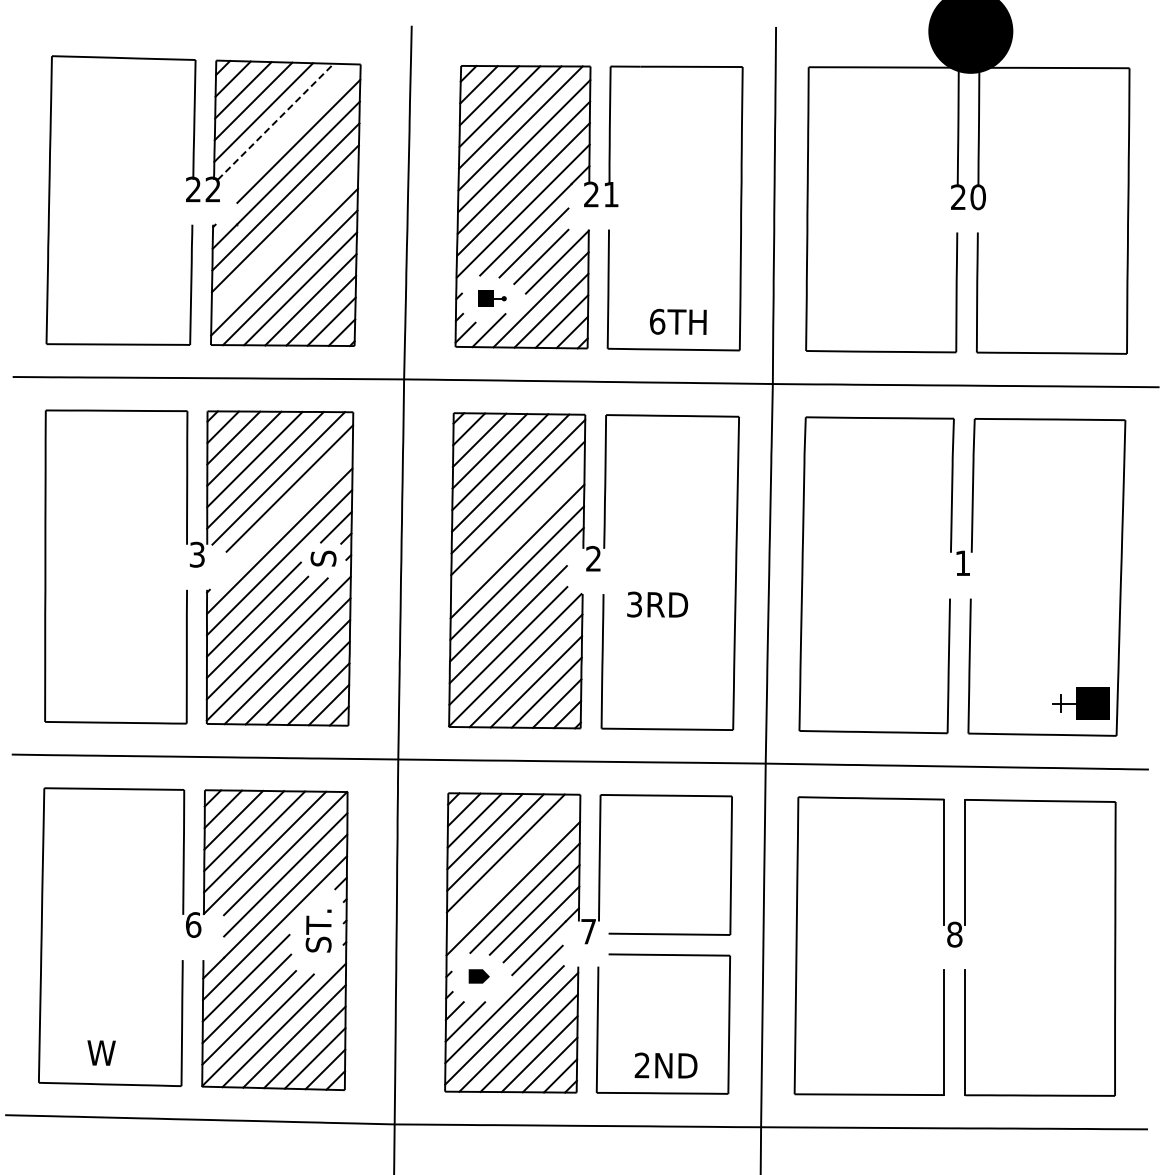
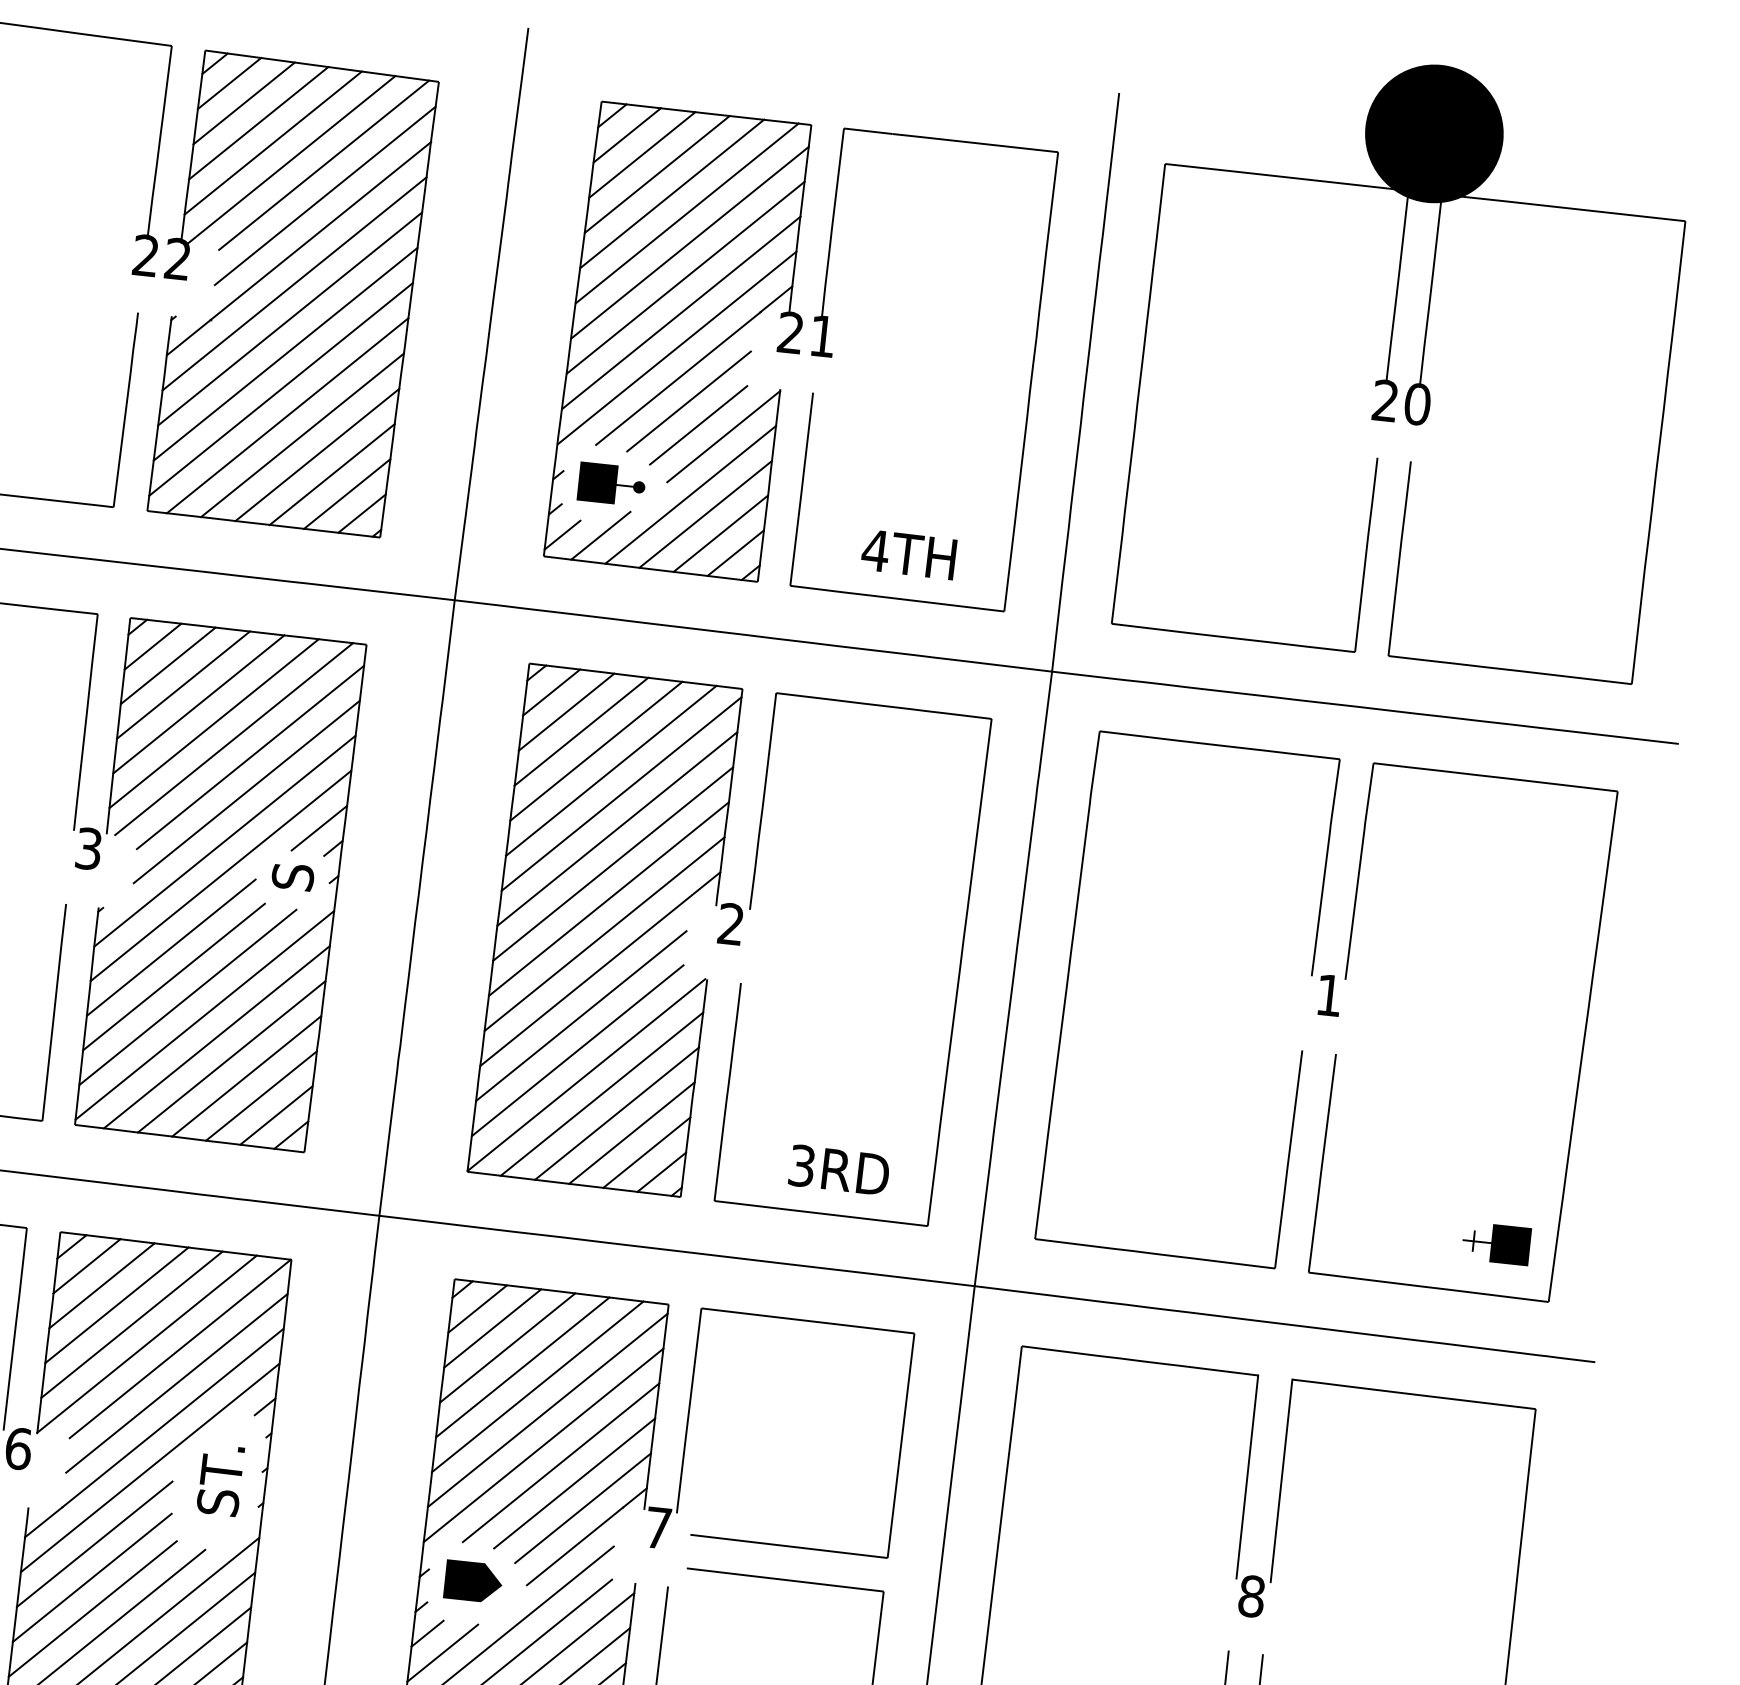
line: (276, 121) -> (292, 159), dashed -> solid
line: (295, 122) -> (323, 164), added
line: (284, 240) -> (284, 354), added
part: (492, 298) -> (612, 484), size x1.43
text: (657, 321) -> (875, 550), 6TH -> 4TH
line: (289, 509) -> (246, 791), added
line: (517, 529) -> (612, 863), added
text: (657, 604) -> (839, 1169), moved
part: (1080, 703) -> (1495, 1243), size x0.71
line: (513, 866) -> (547, 1409), added
part: (478, 976) -> (471, 1581), size x1.67

